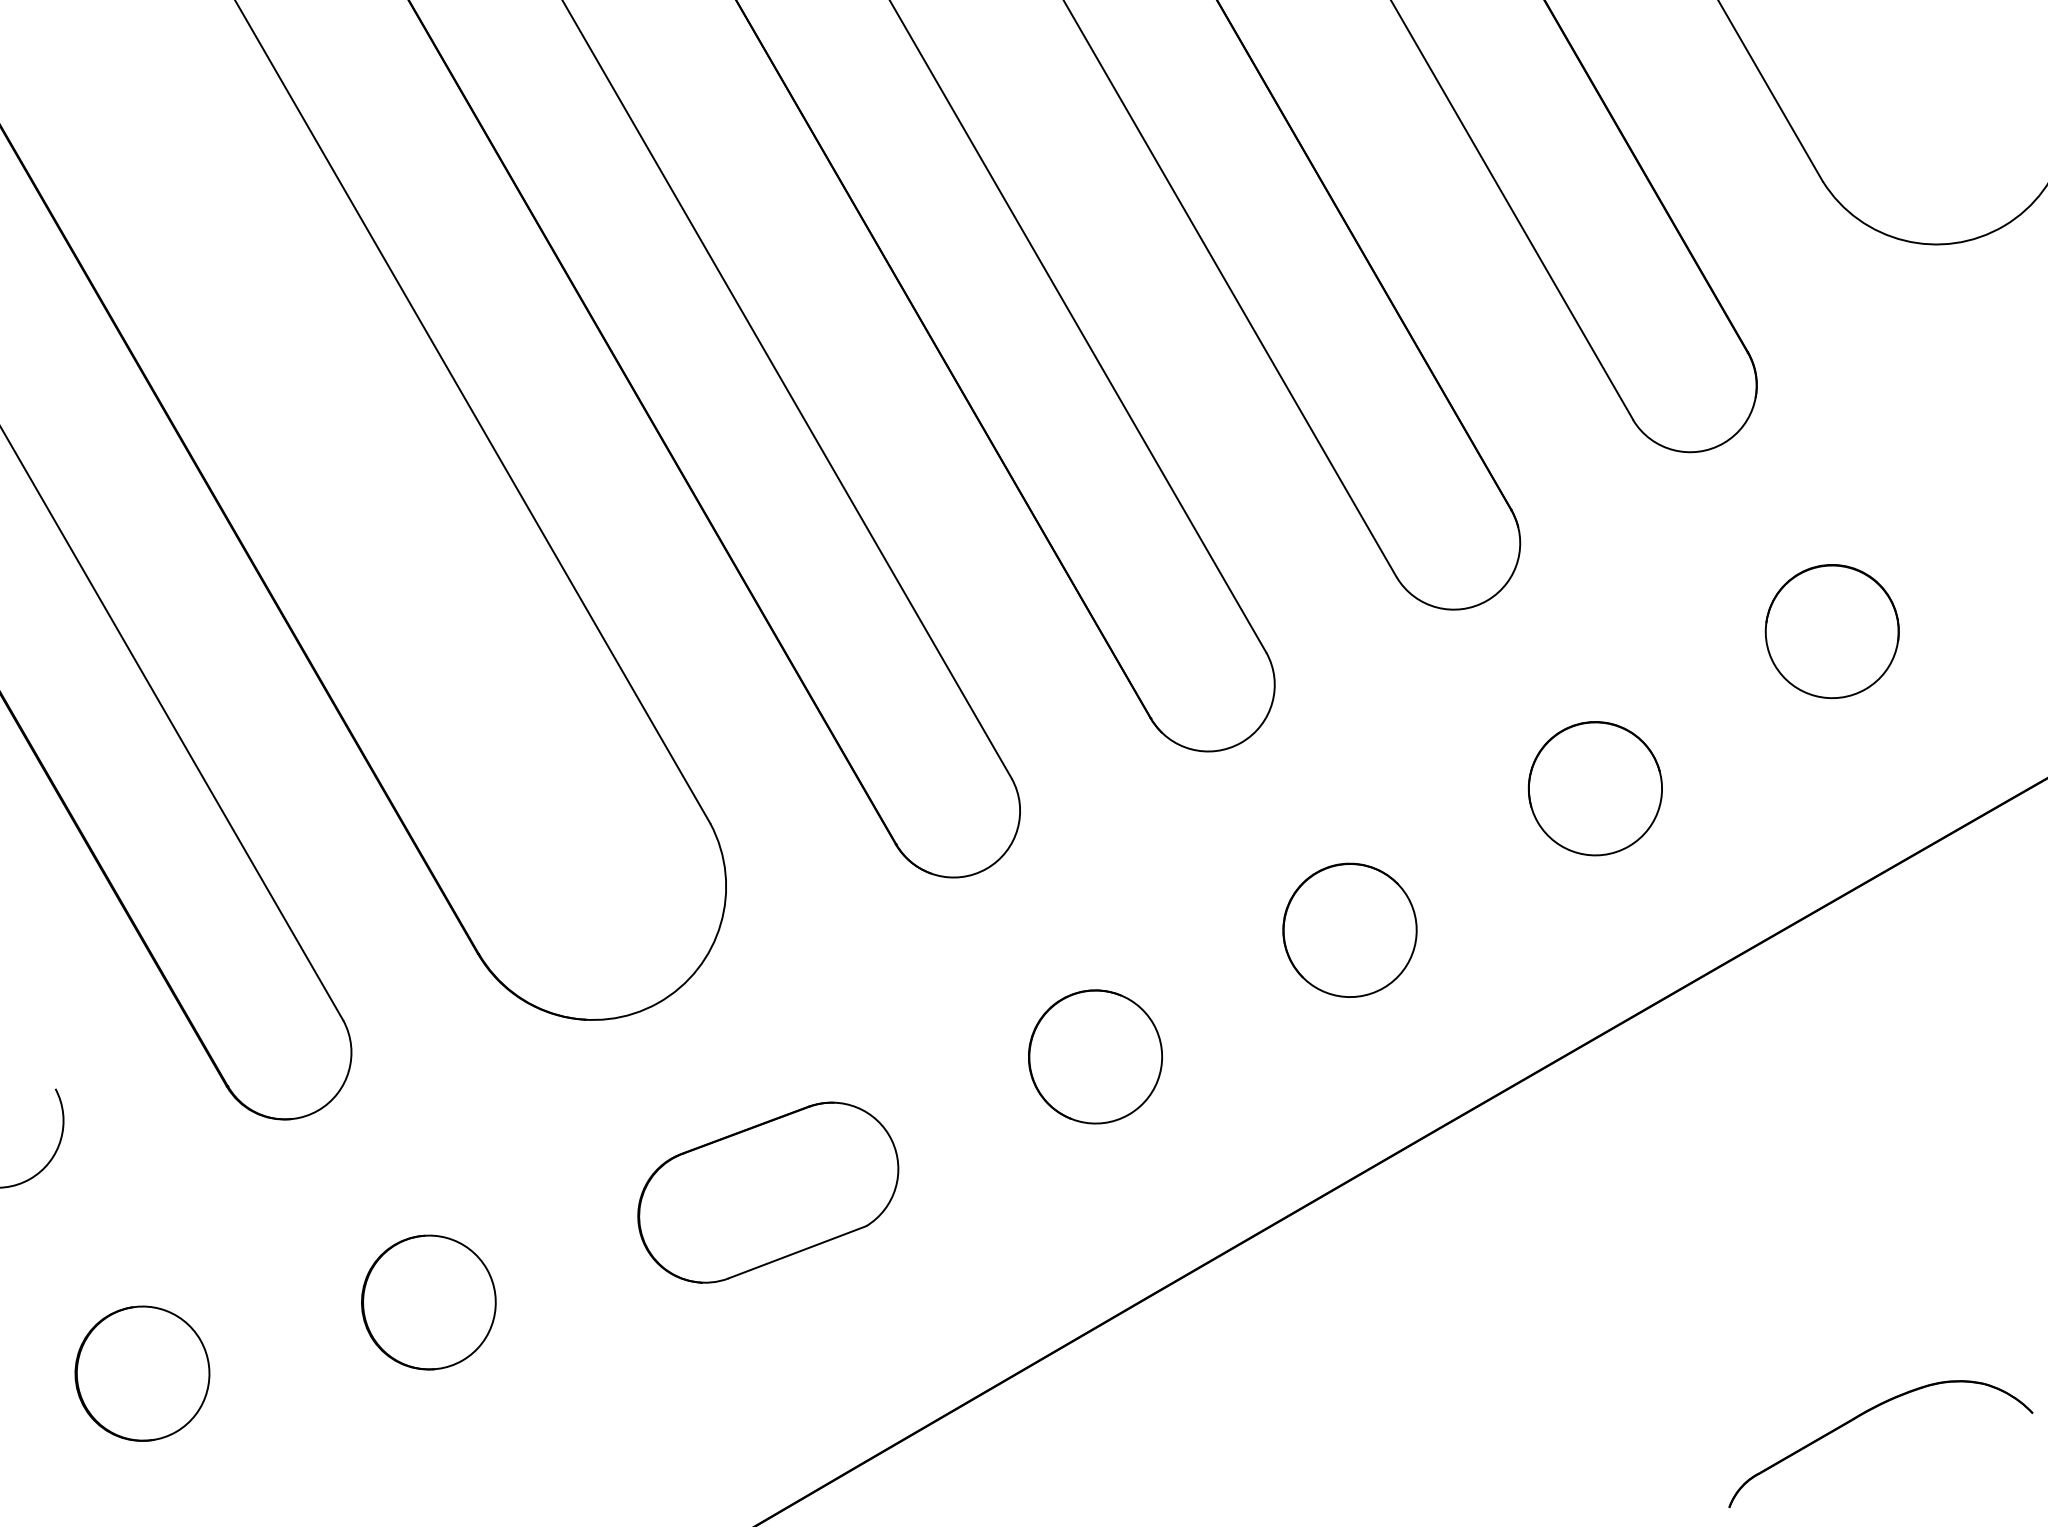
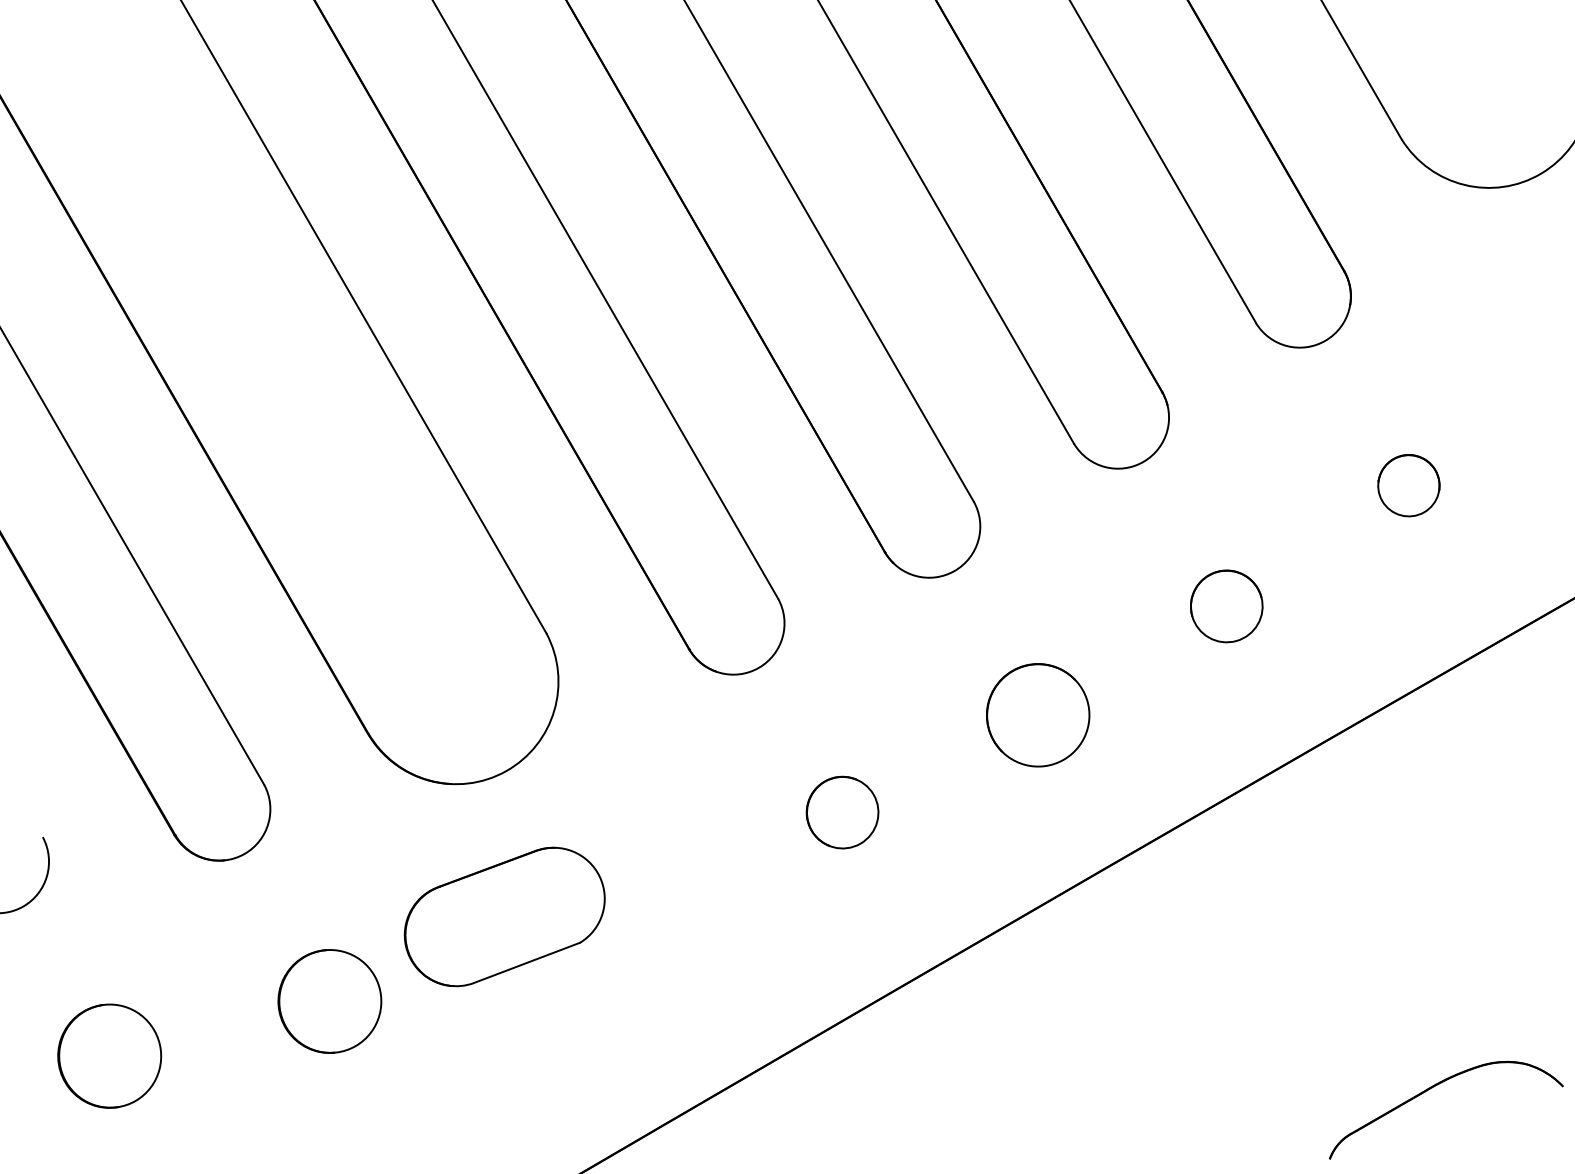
part: (1831, 631) -> (1408, 485), size x0.6
part: (1594, 788) -> (1226, 606), size x0.7
part: (1095, 1056) -> (842, 812), size x0.7
part: (768, 1192) -> (504, 916), moved

